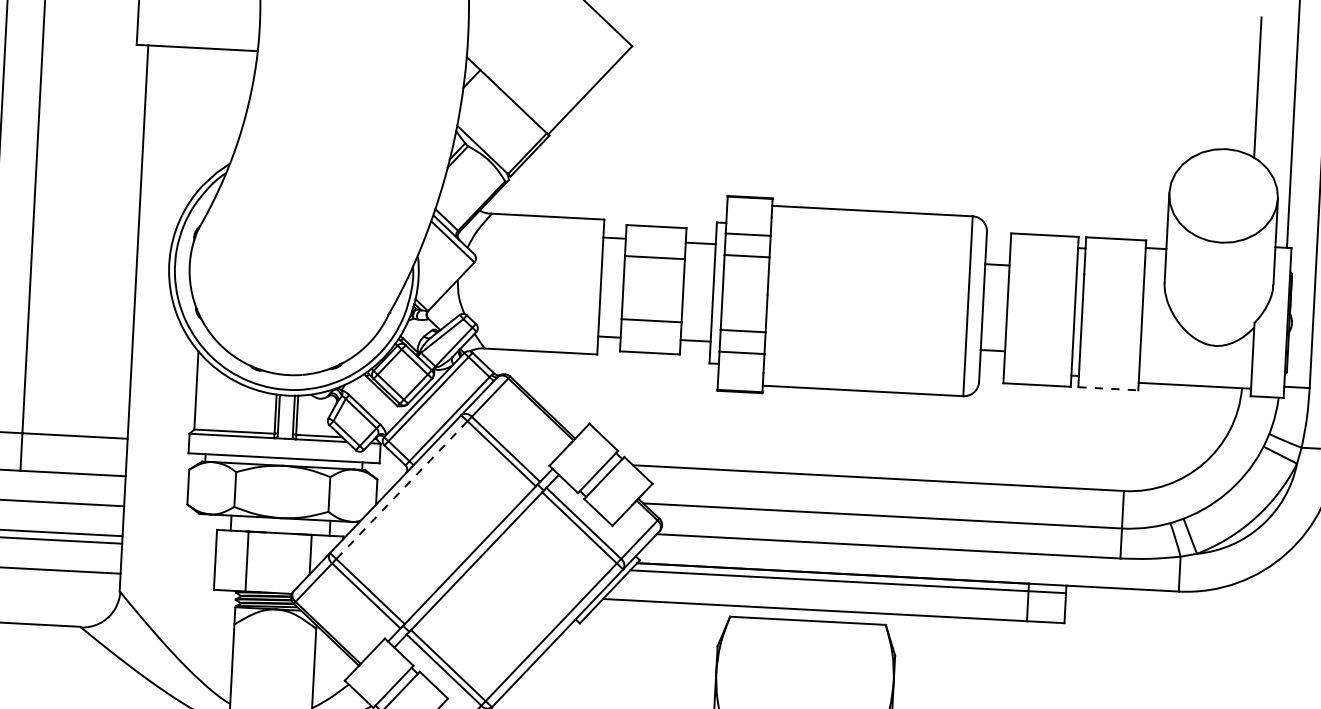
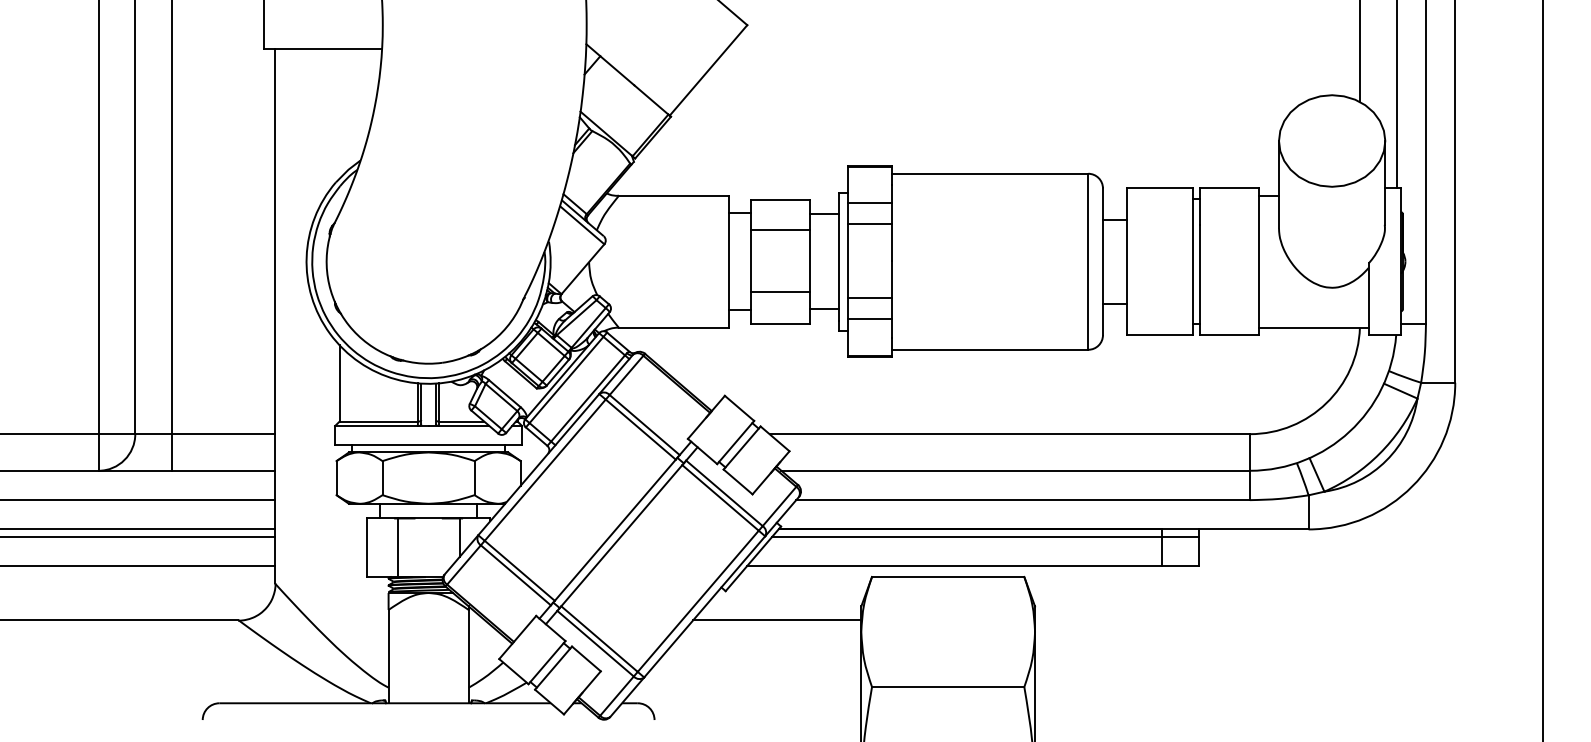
line: (1108, 389) -> (1229, 335), dashed -> solid
line: (402, 490) -> (545, 470), dashed -> solid
line: (631, 656) -> (777, 620), added

